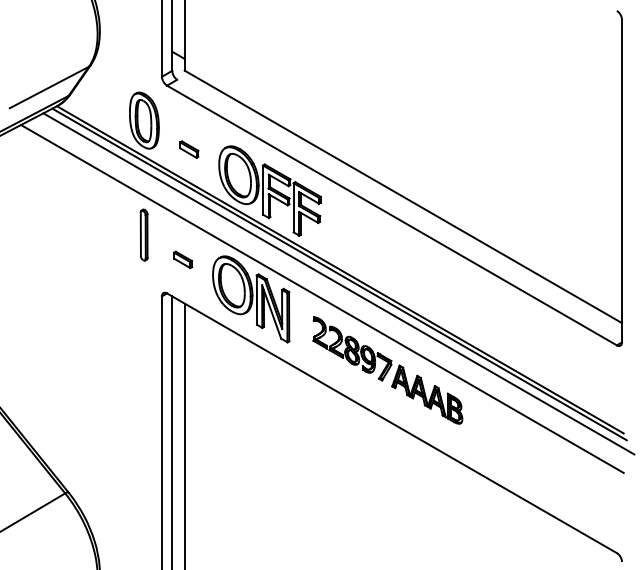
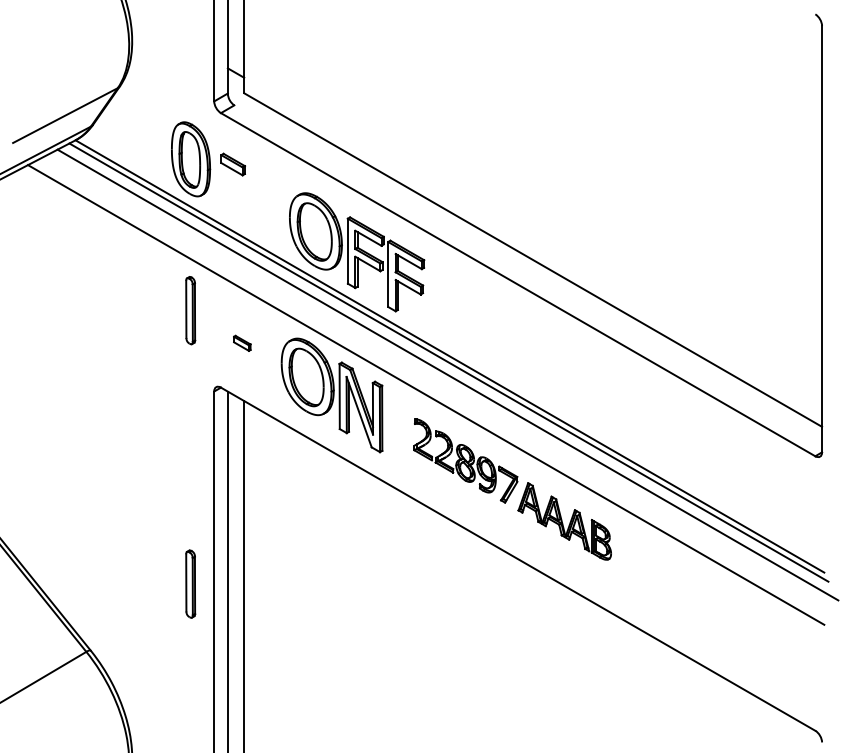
part: (189, 149) -> (233, 164), moved
part: (183, 259) -> (242, 342), size x0.7
part: (143, 441) -> (189, 583), added

